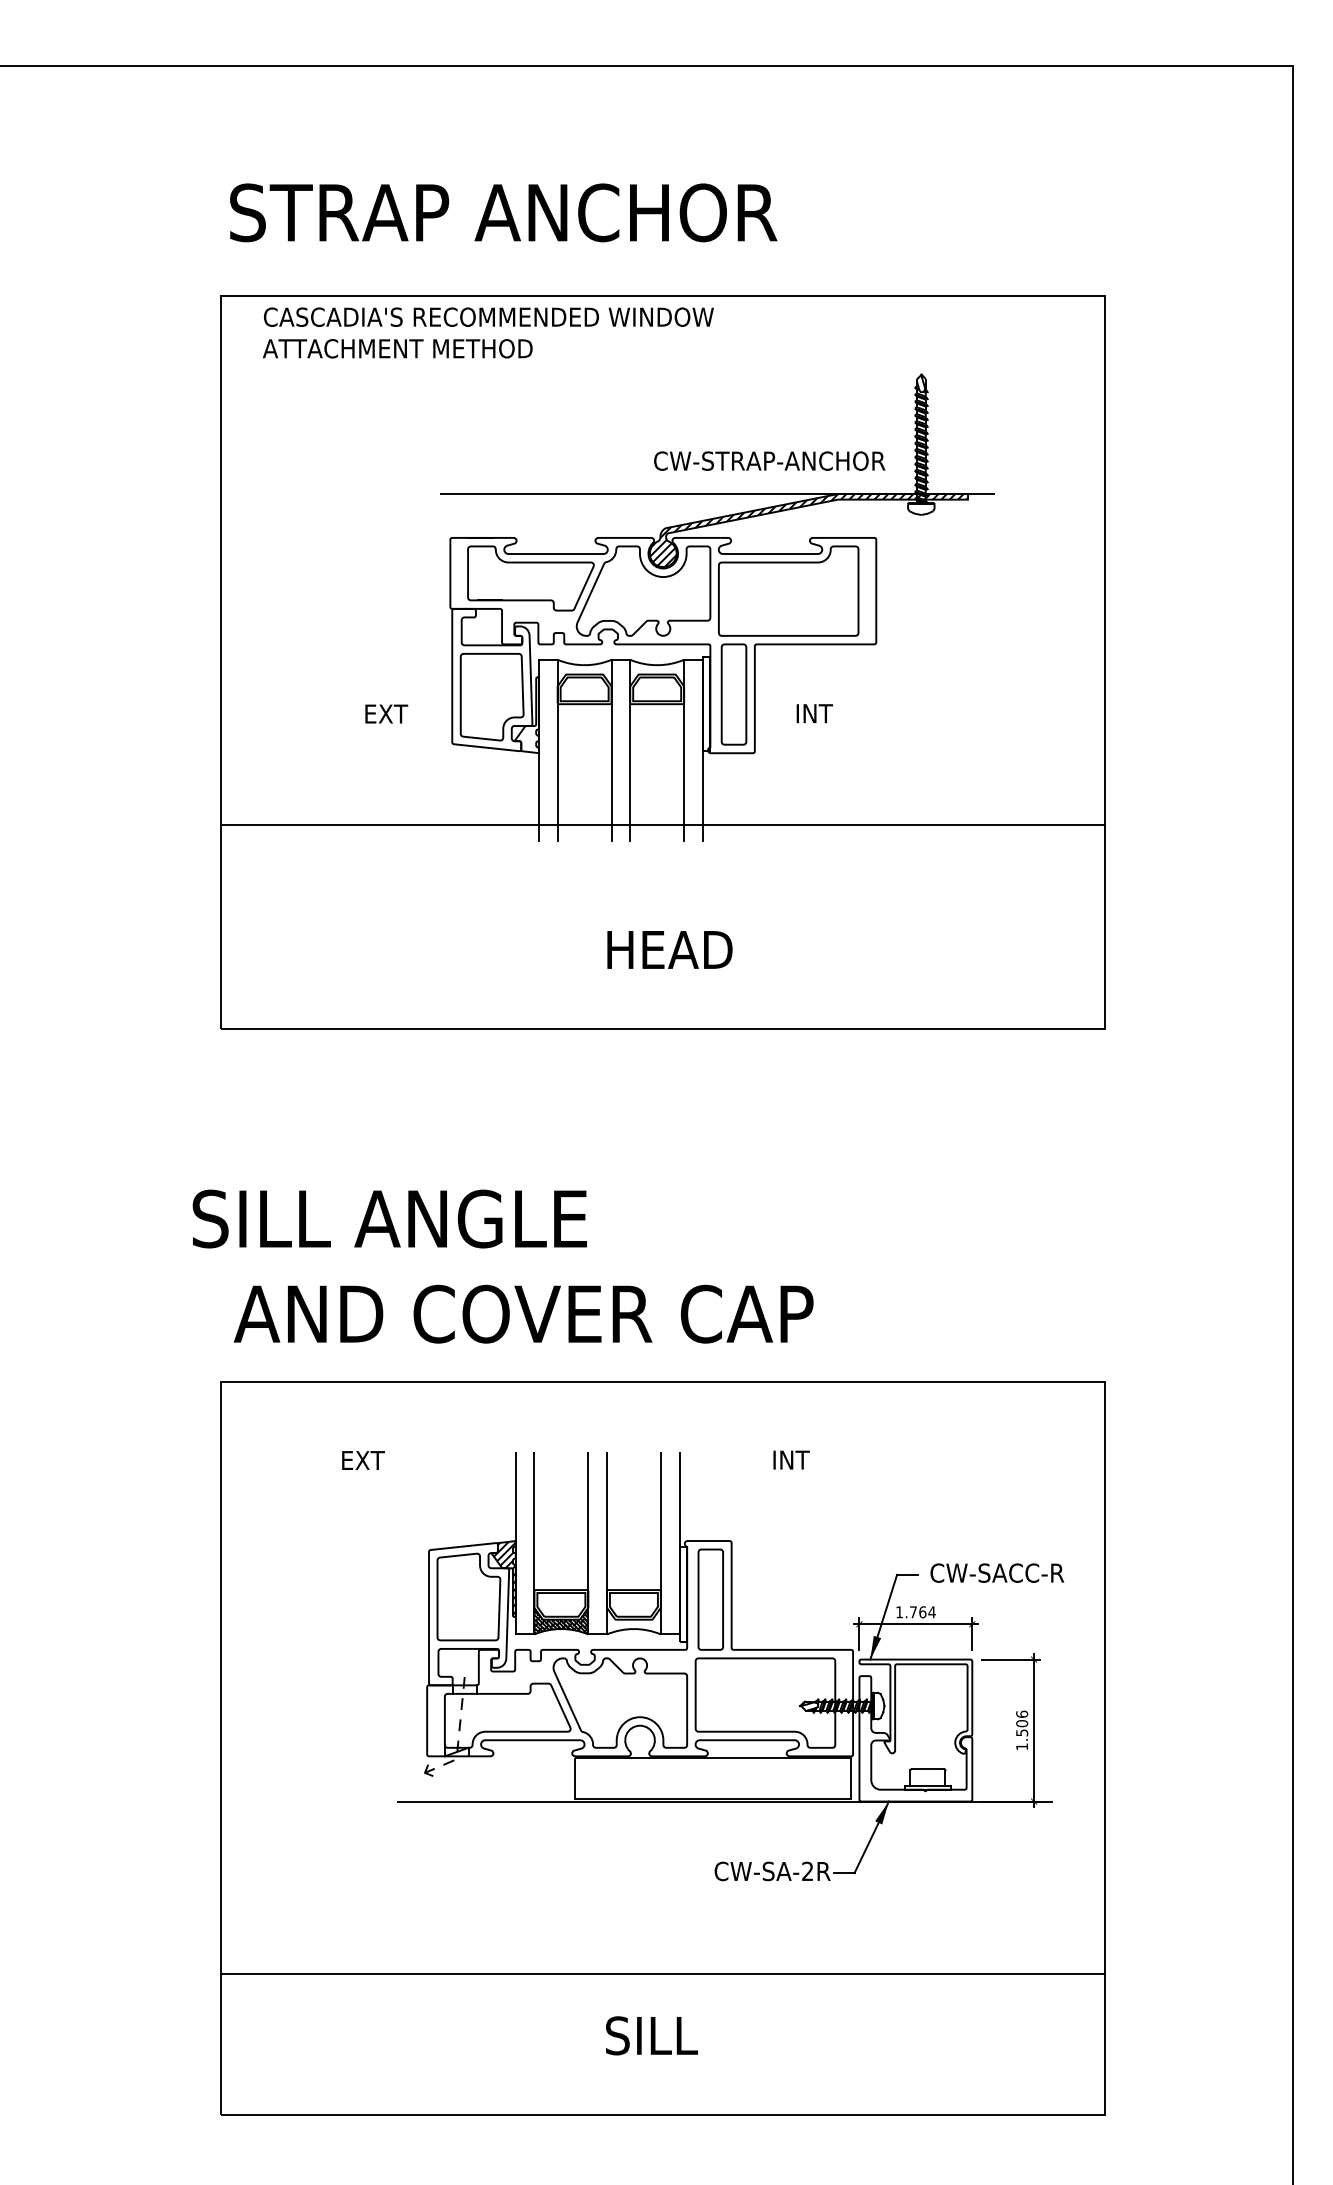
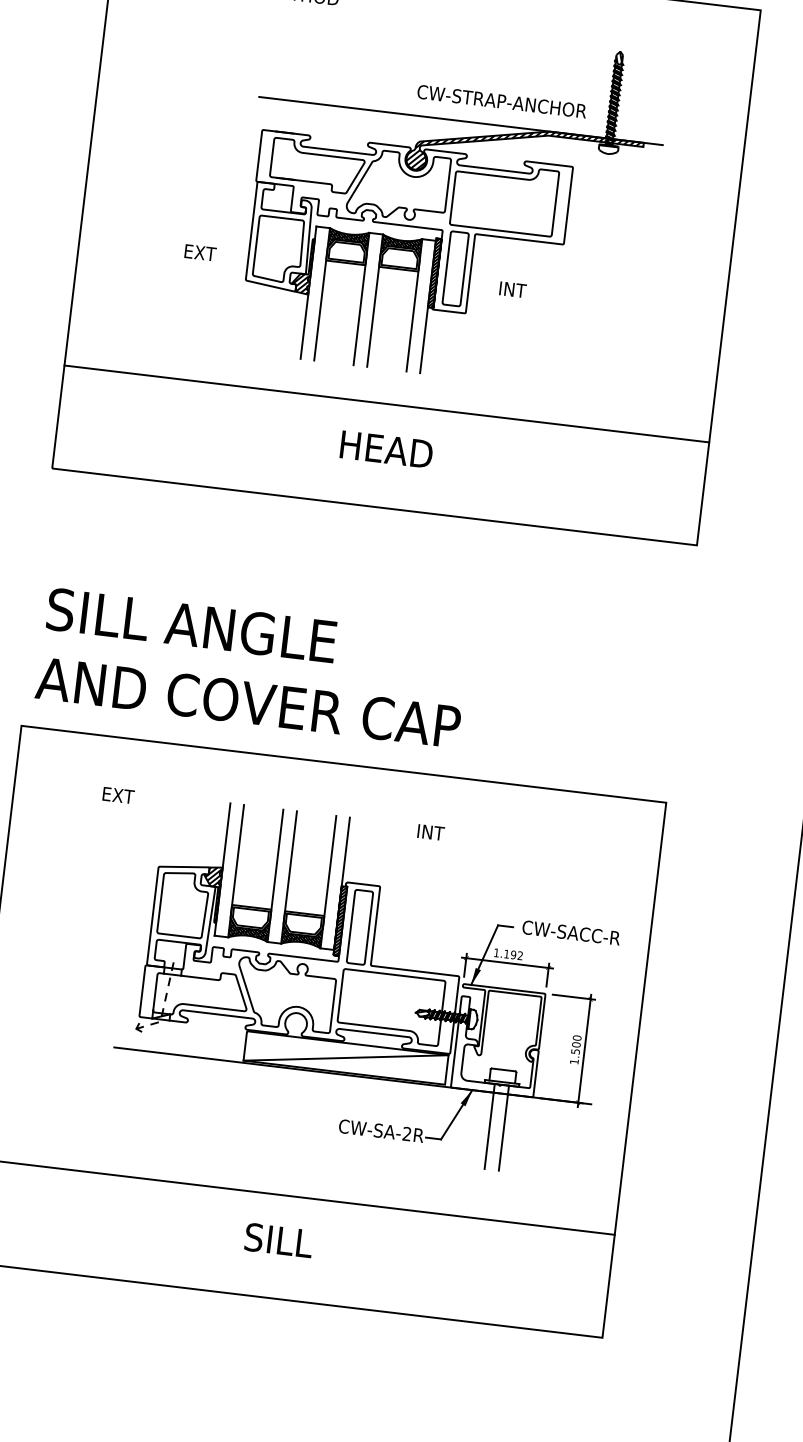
hatch: (657, 672) -> (401, 246), added
hatch: (584, 673) -> (348, 240), added
hatch: (706, 703) -> (434, 272), added
hatch: (527, 715) -> (303, 266), added
line: (662, 825) -> (386, 404), moved
text: (389, 1218) -> (191, 625), moved
hatch: (683, 1594) -> (340, 921), added
text: (922, 1612) -> (513, 955), 1.764 -> 1.192
hatch: (633, 1621) -> (301, 936), added
text: (1021, 1713) -> (576, 1037), 1.506 -> 1.500
line: (712, 1778) -> (345, 1057), added
line: (918, 1847) -> (489, 1126), added
line: (937, 1847) -> (503, 1127), added

